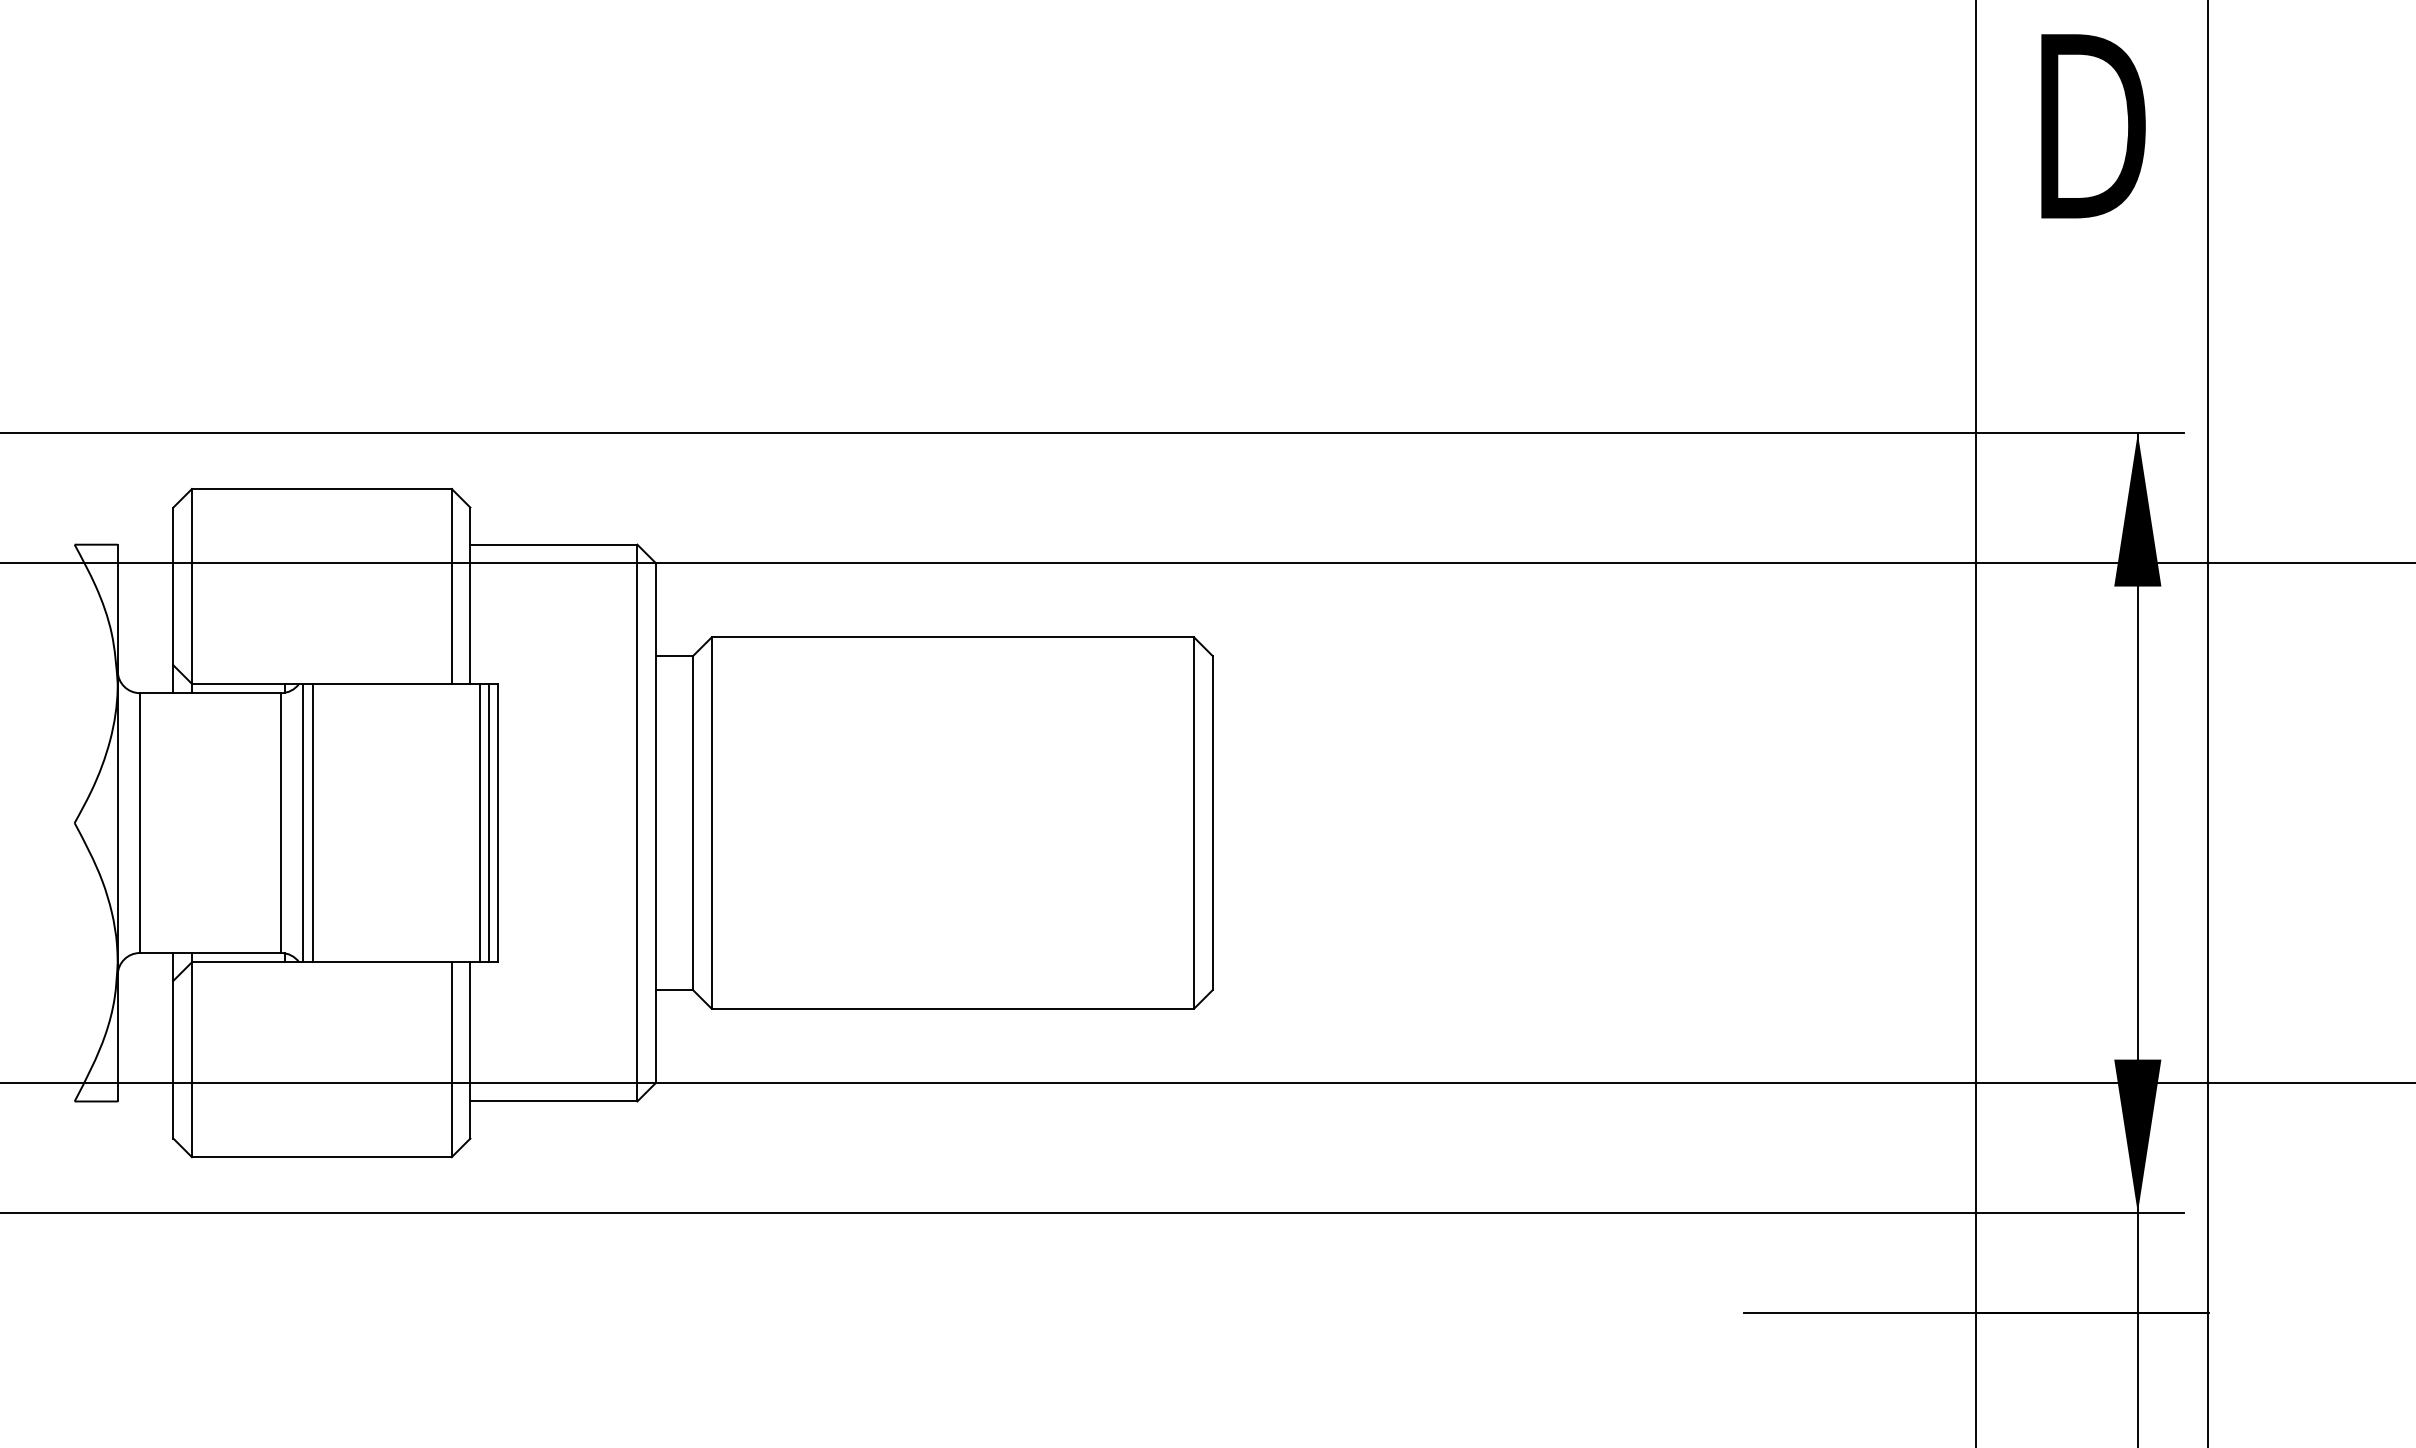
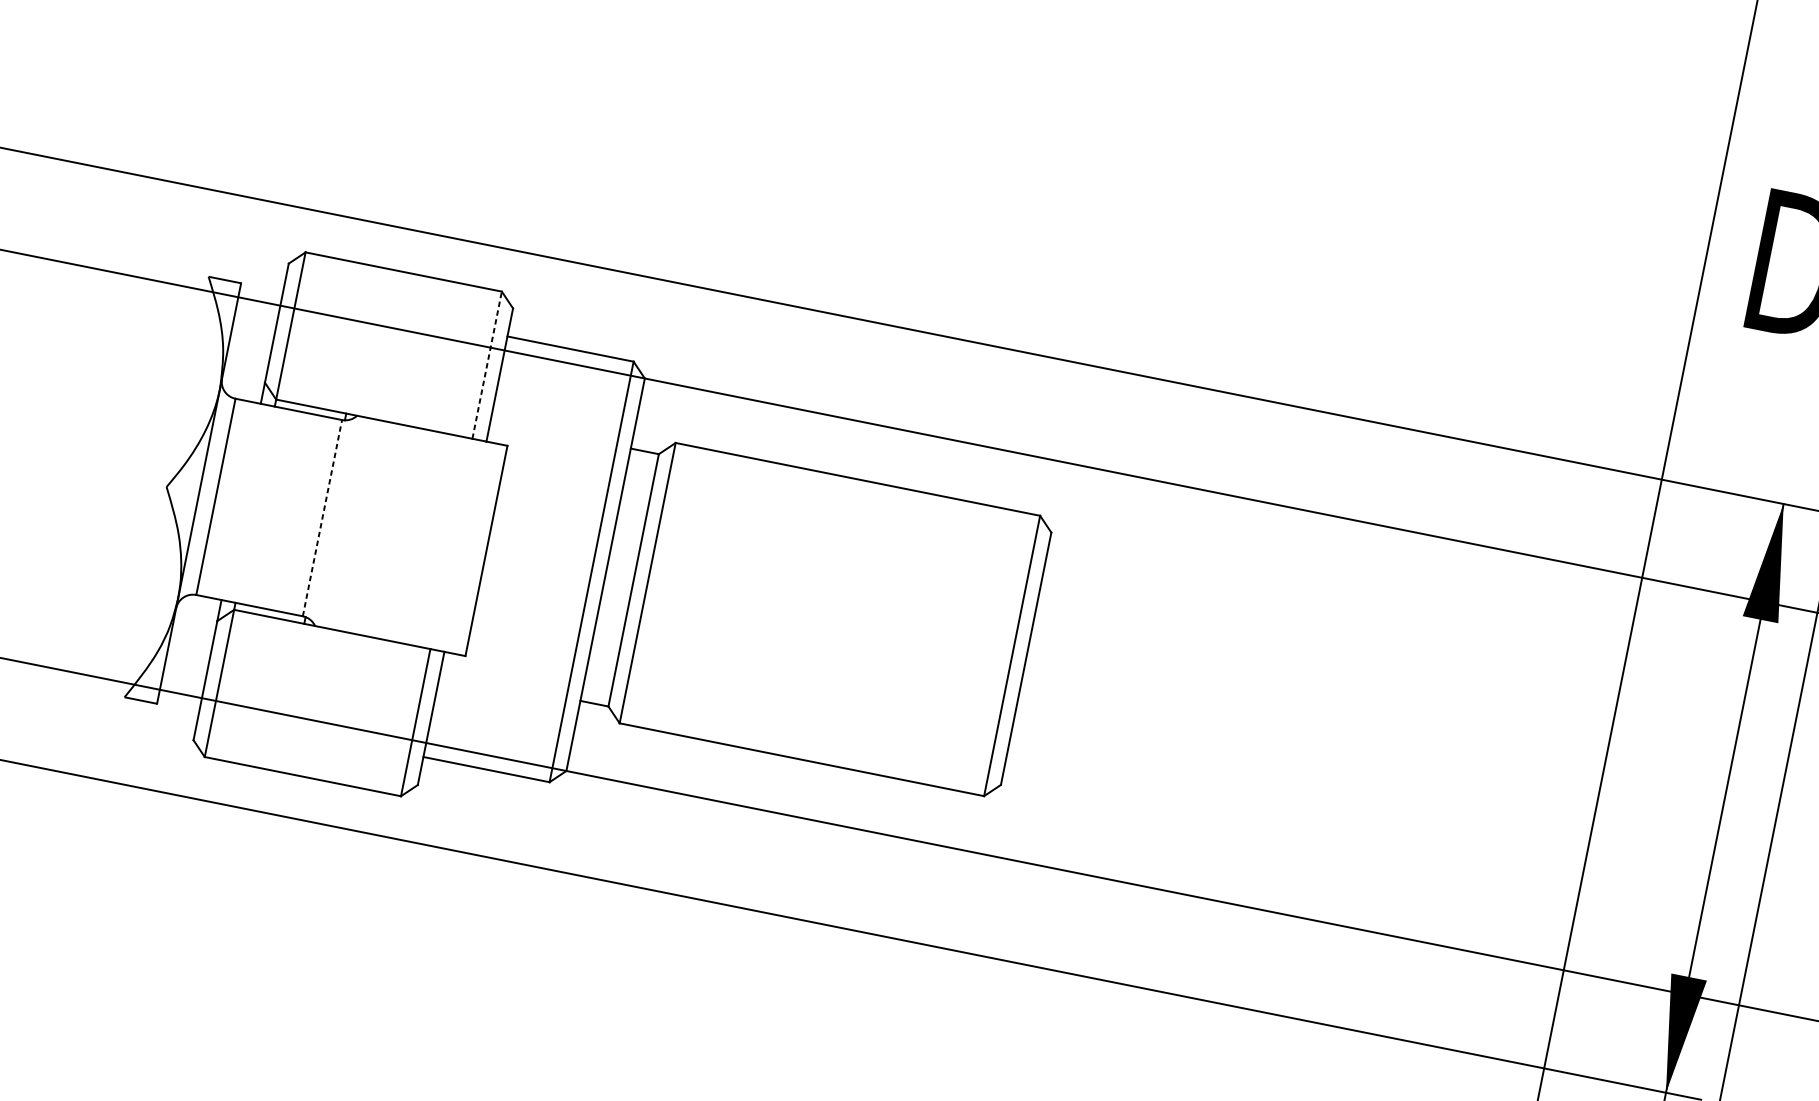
line: (451, 585) -> (487, 364), solid -> dashed
line: (303, 822) -> (339, 521), removed
line: (312, 822) -> (346, 522), removed
line: (479, 822) -> (472, 547), removed
line: (488, 822) -> (479, 549), removed
line: (281, 823) -> (322, 518), solid -> dashed

